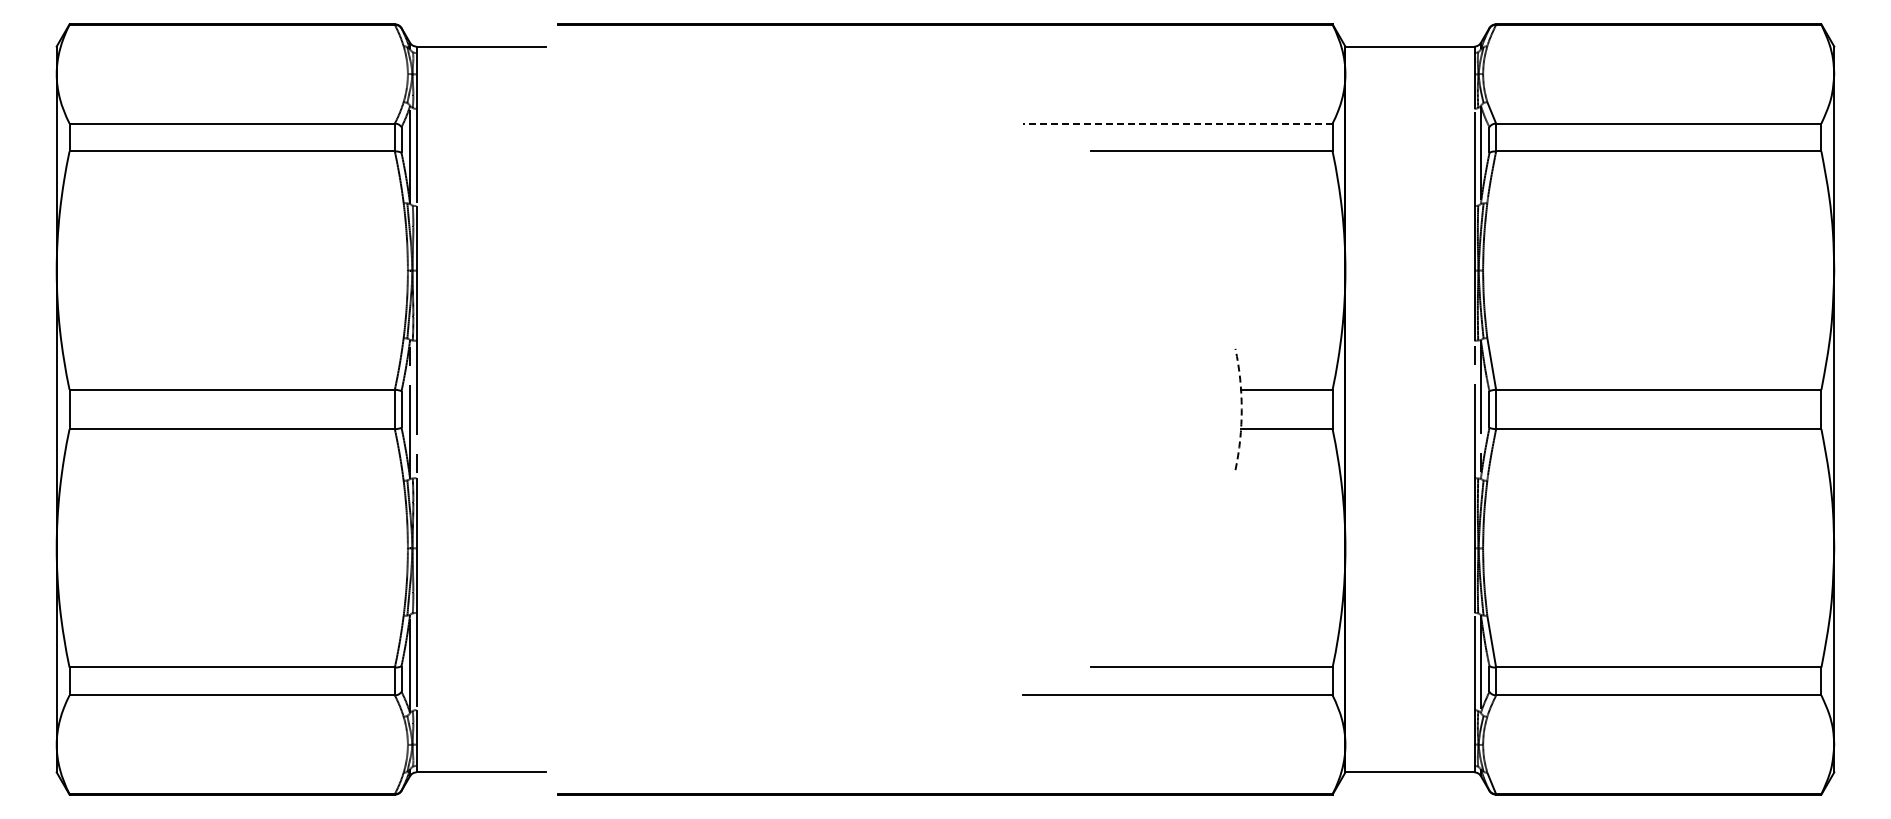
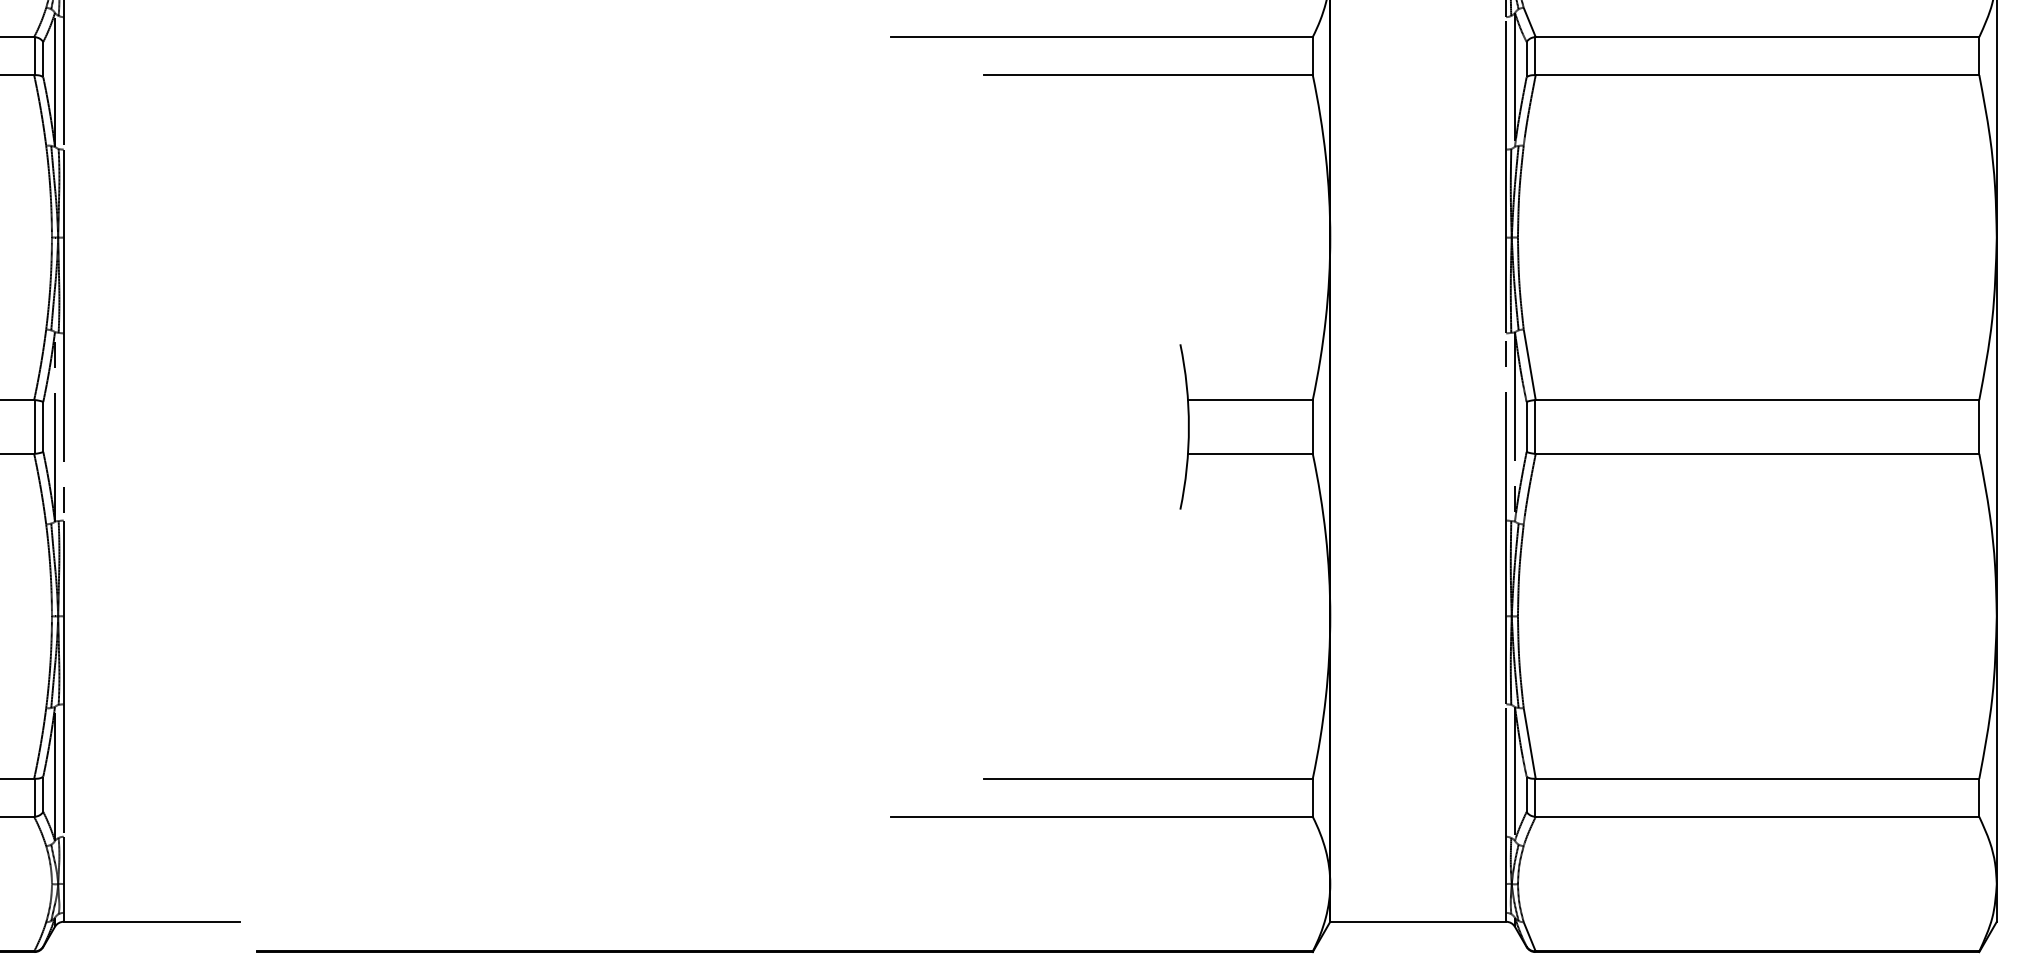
line: (1177, 123) -> (1101, 37), dashed -> solid
arc: (1241, 409) -> (1188, 426), dashed -> solid

